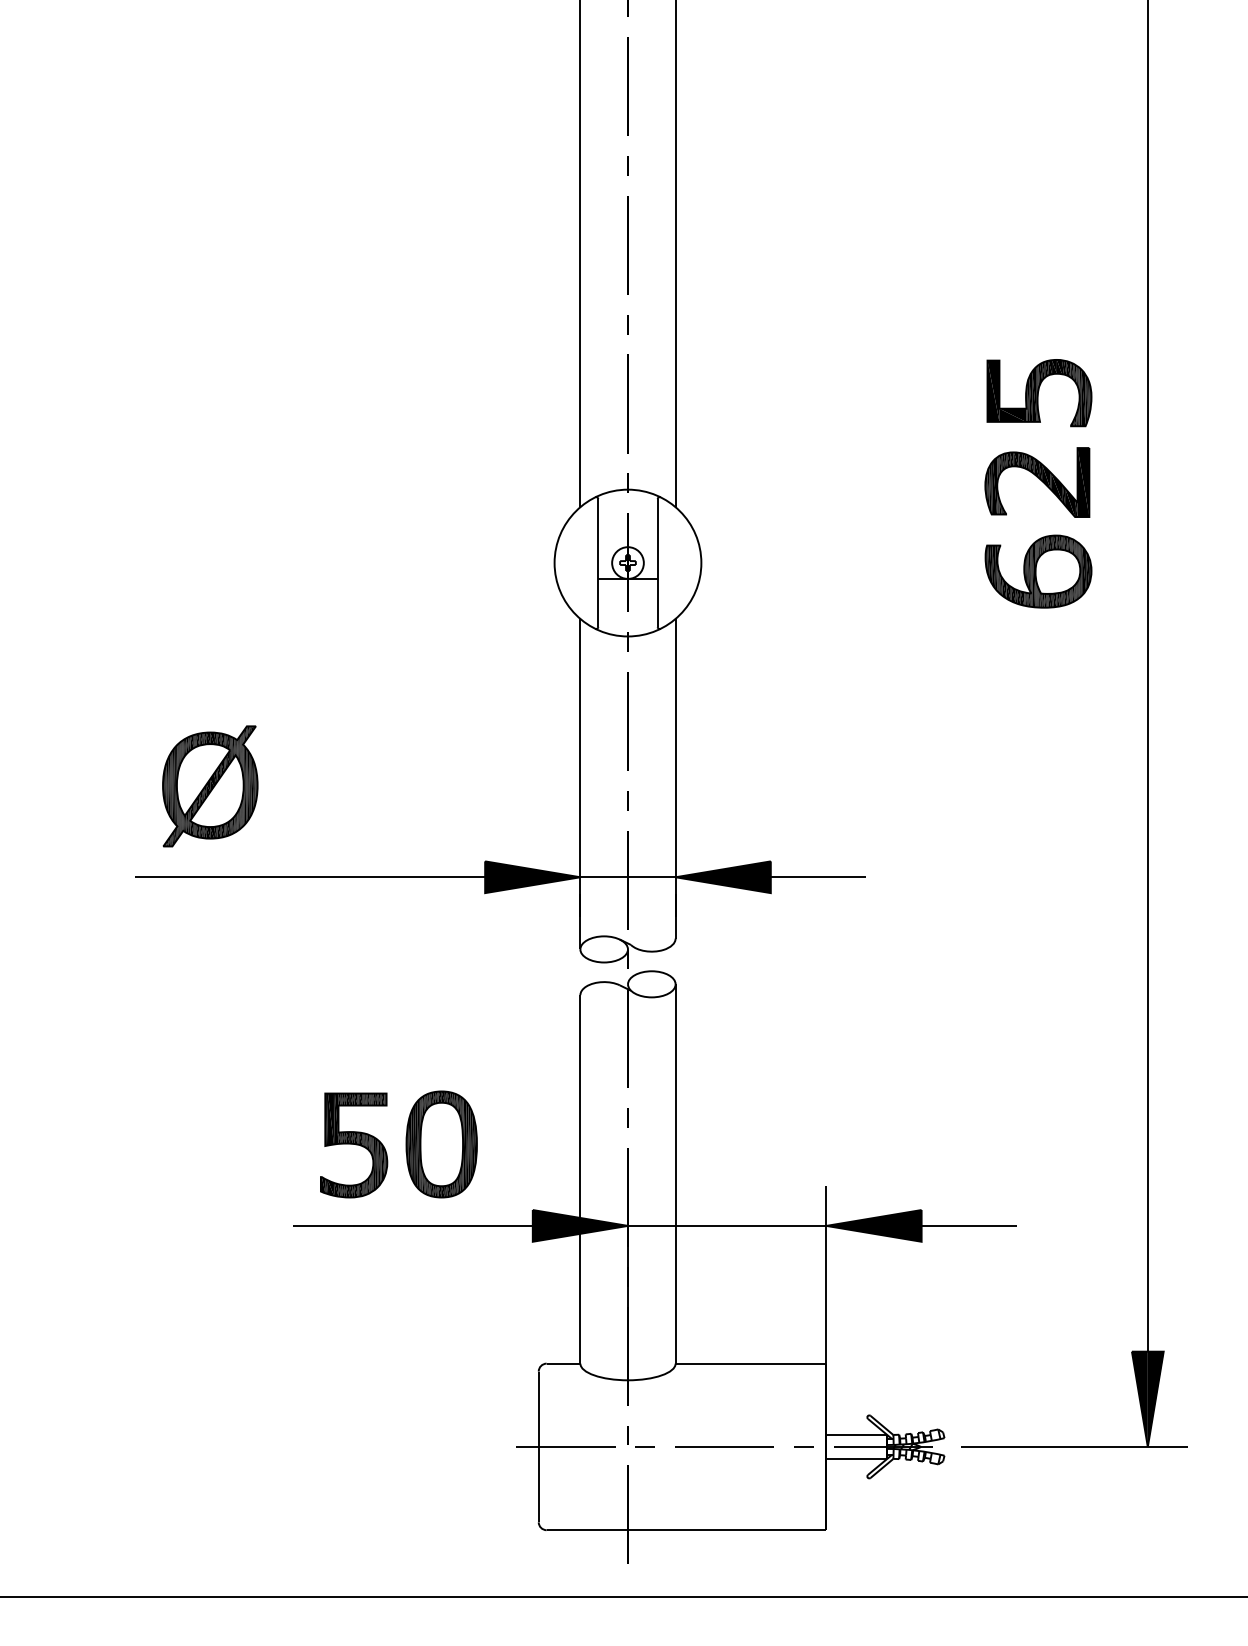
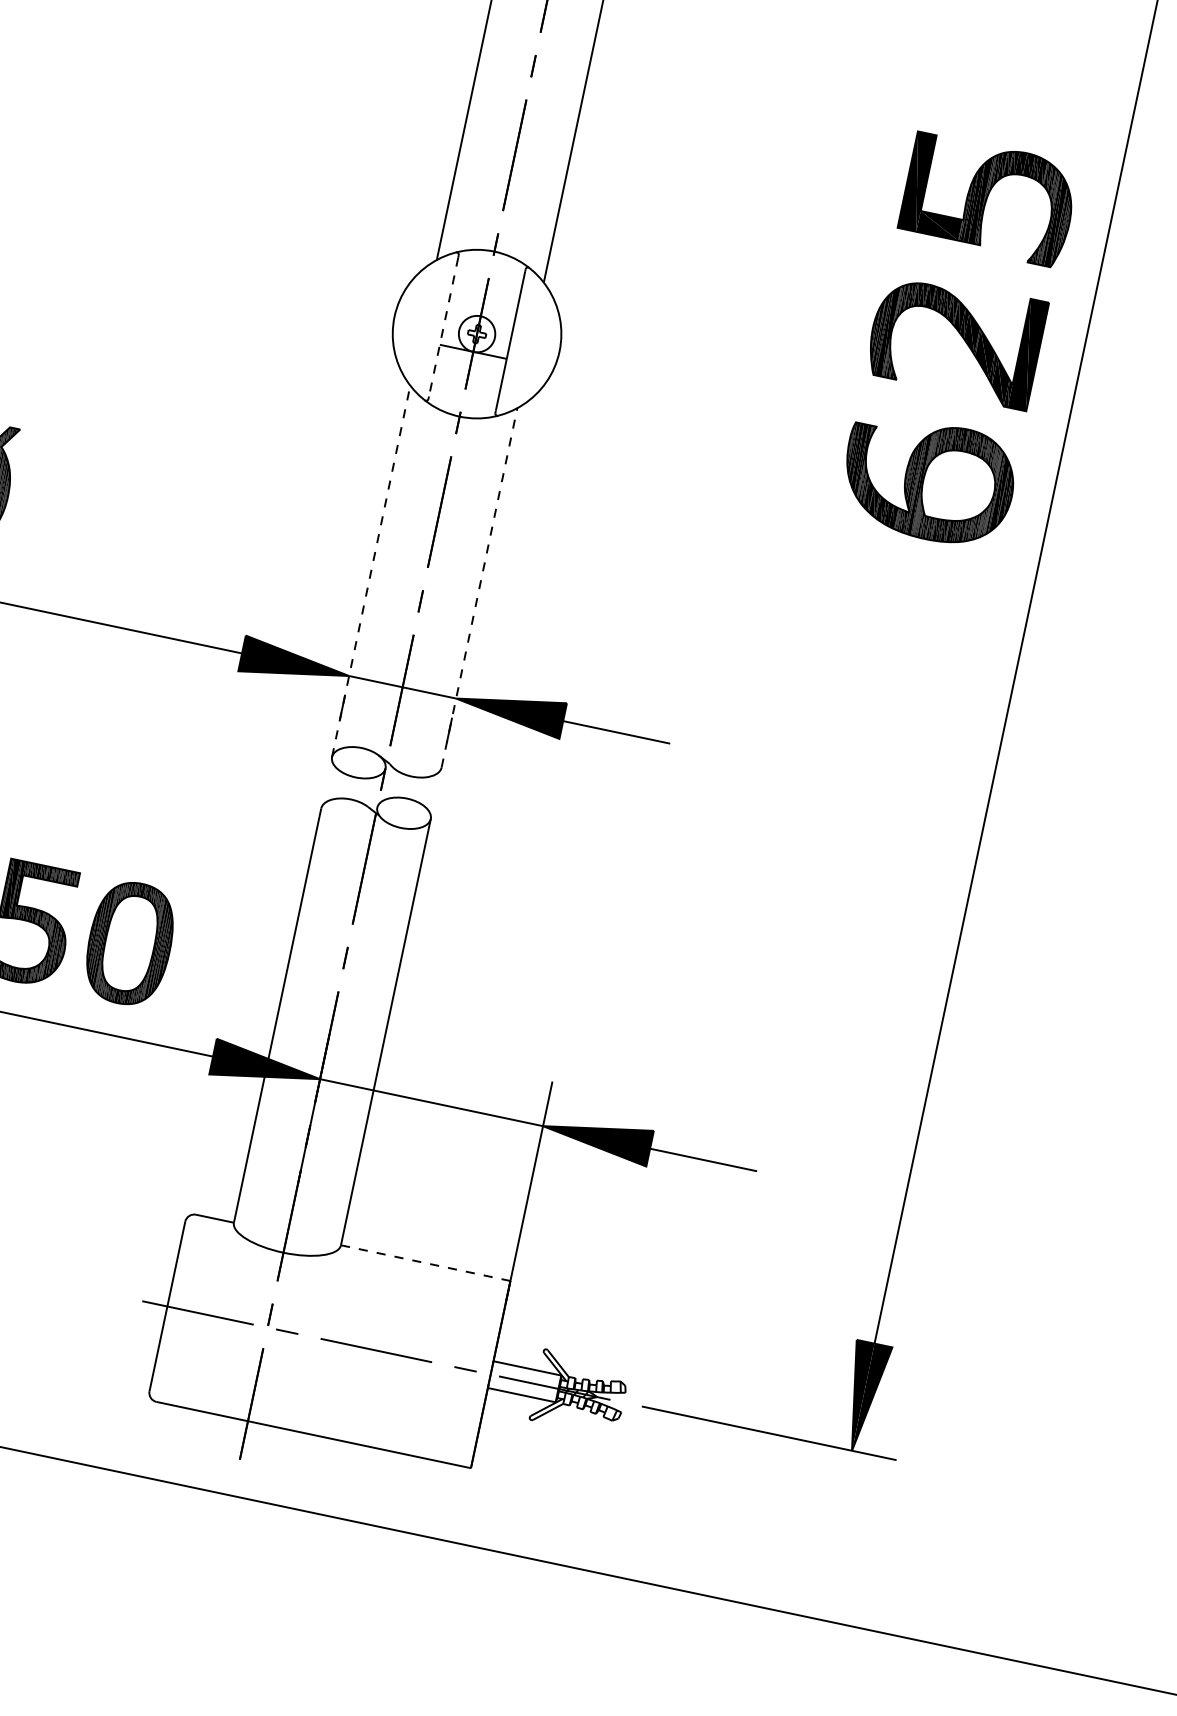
part: (1038, 483) -> (957, 341), size x1.4
line: (598, 563) -> (443, 327), solid -> dashed
line: (675, 778) -> (479, 587), solid -> dashed
line: (580, 783) -> (371, 570), solid -> dashed
line: (750, 1363) -> (425, 1262), solid -> dashed

